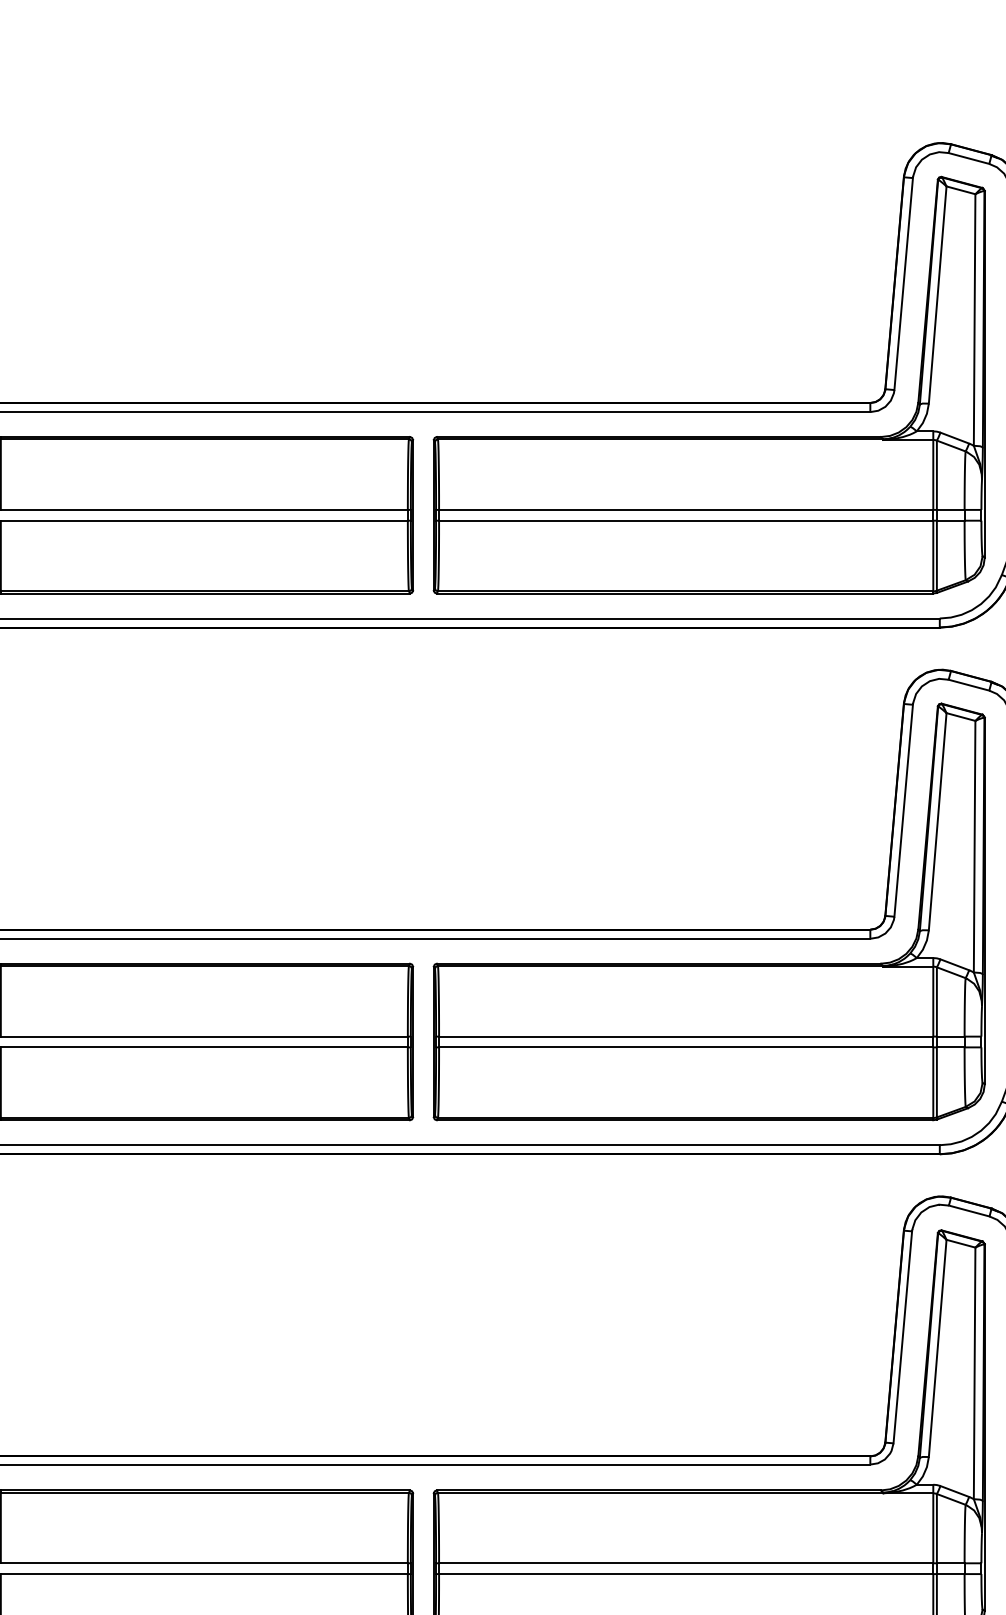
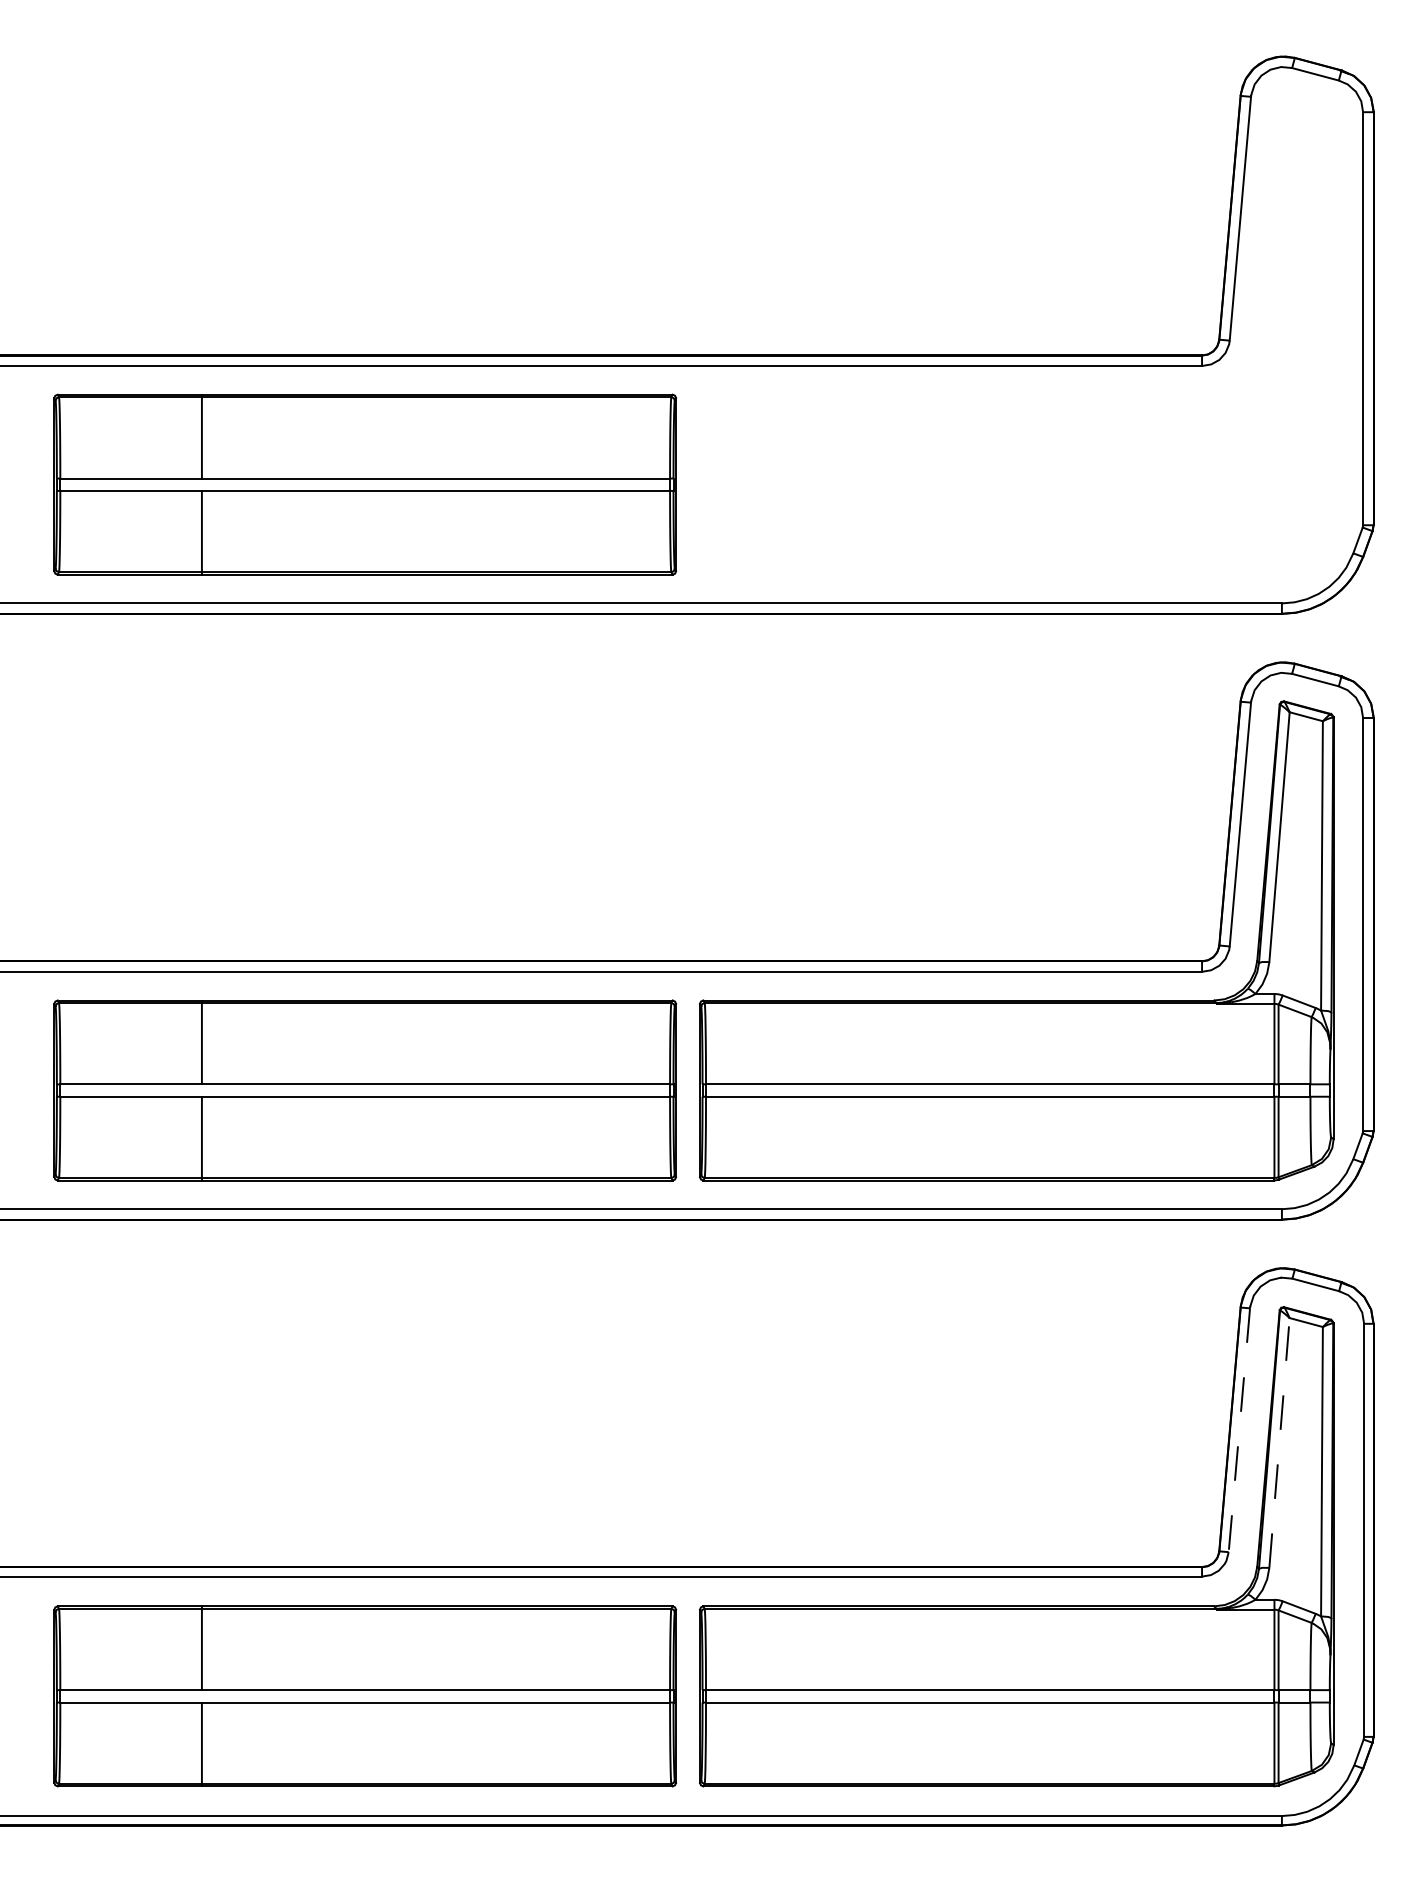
part: (709, 436) -> (1016, 394), removed
line: (902, 1337) -> (1239, 1430), solid -> dashed
line: (937, 1348) -> (1279, 1442), solid -> dashed

